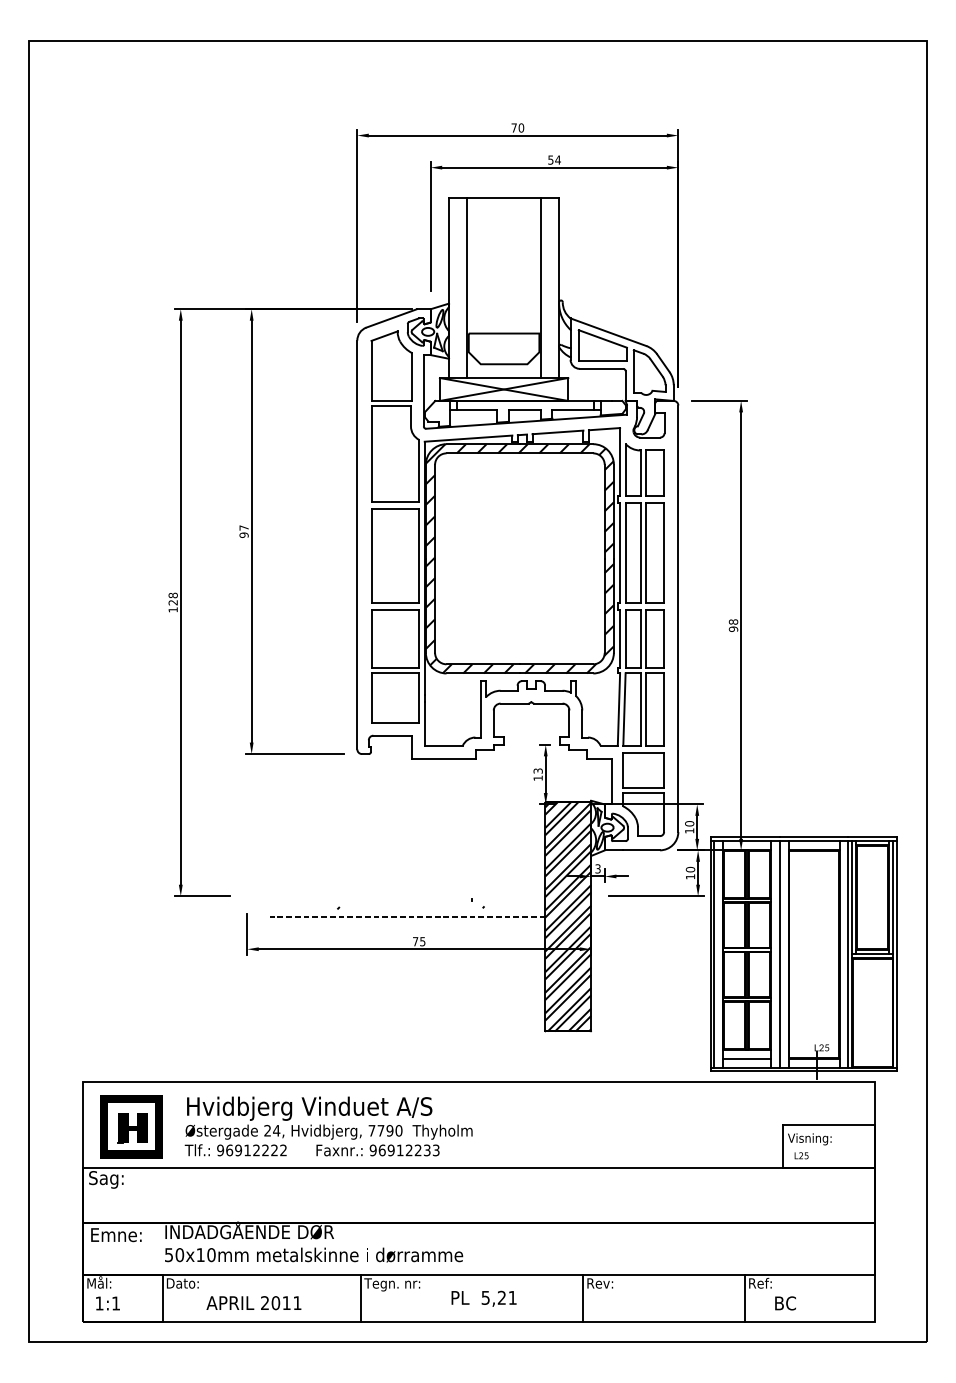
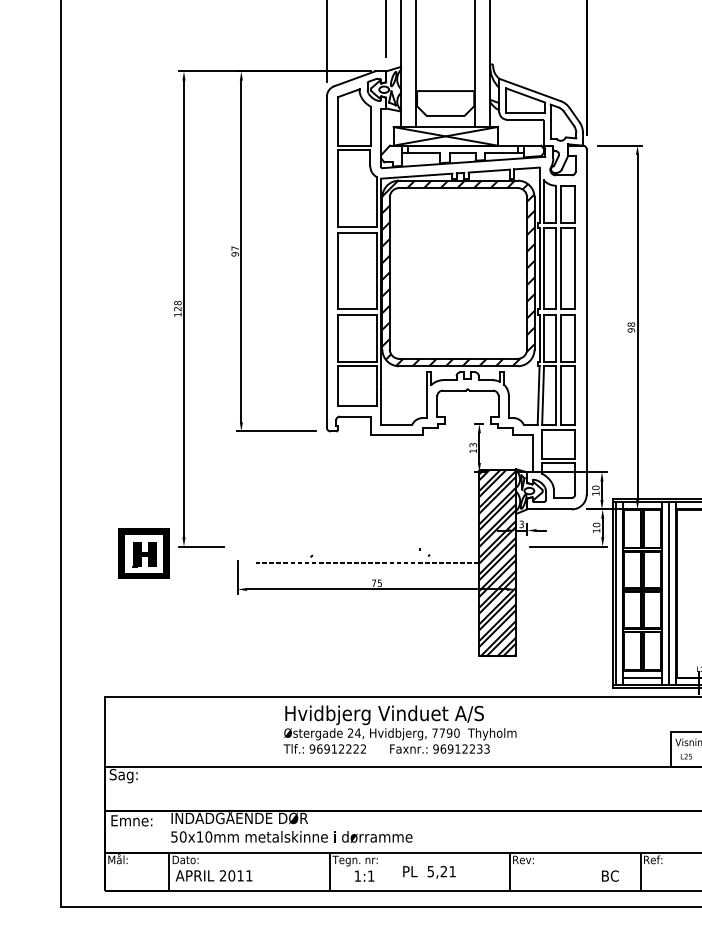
part: (131, 1126) -> (144, 553), moved
text: (328, 1126) -> (399, 729), moved
text: (107, 1303) -> (364, 876), moved
text: (253, 1303) -> (213, 876), moved
text: (785, 1303) -> (610, 876), moved

